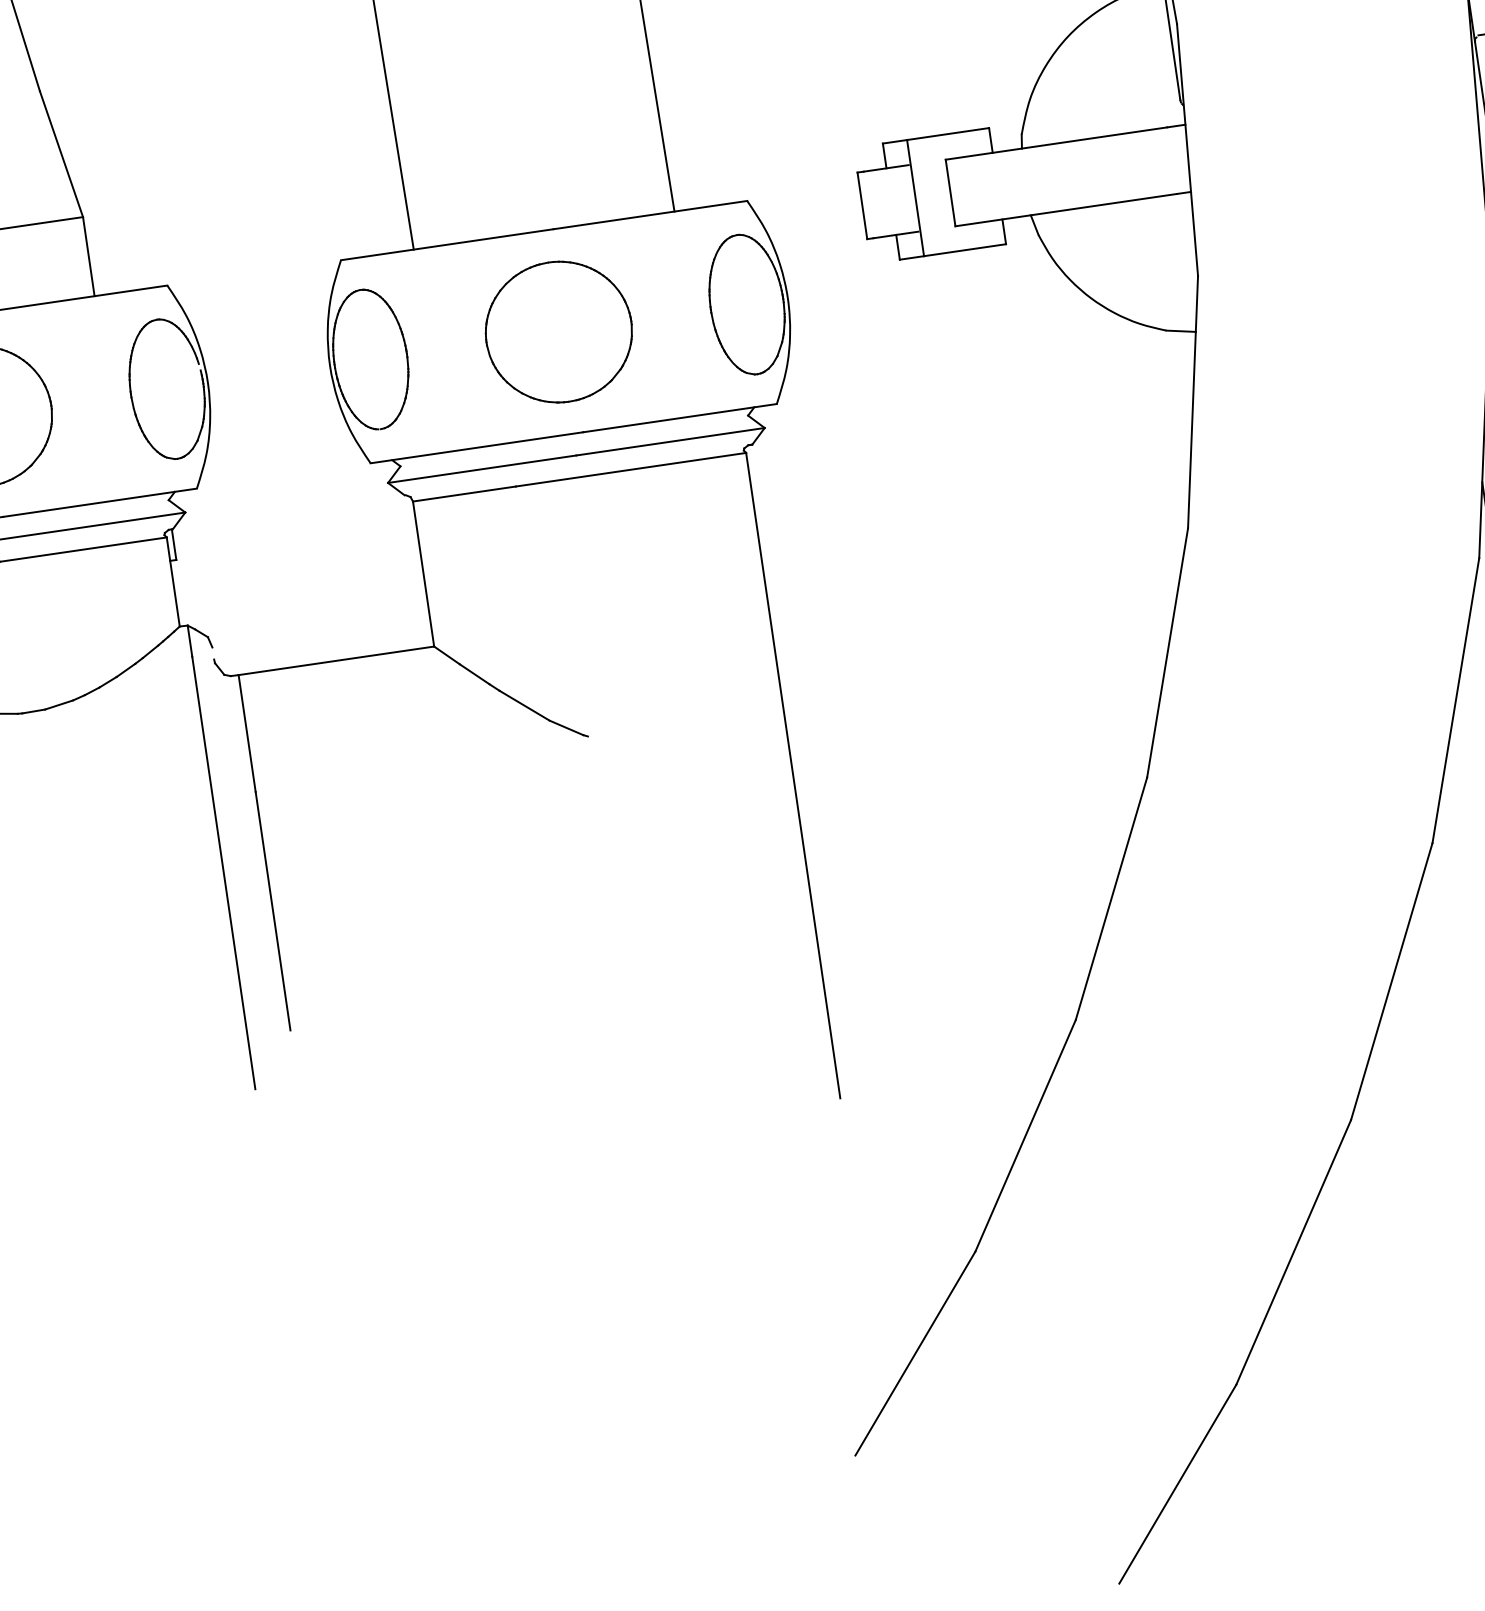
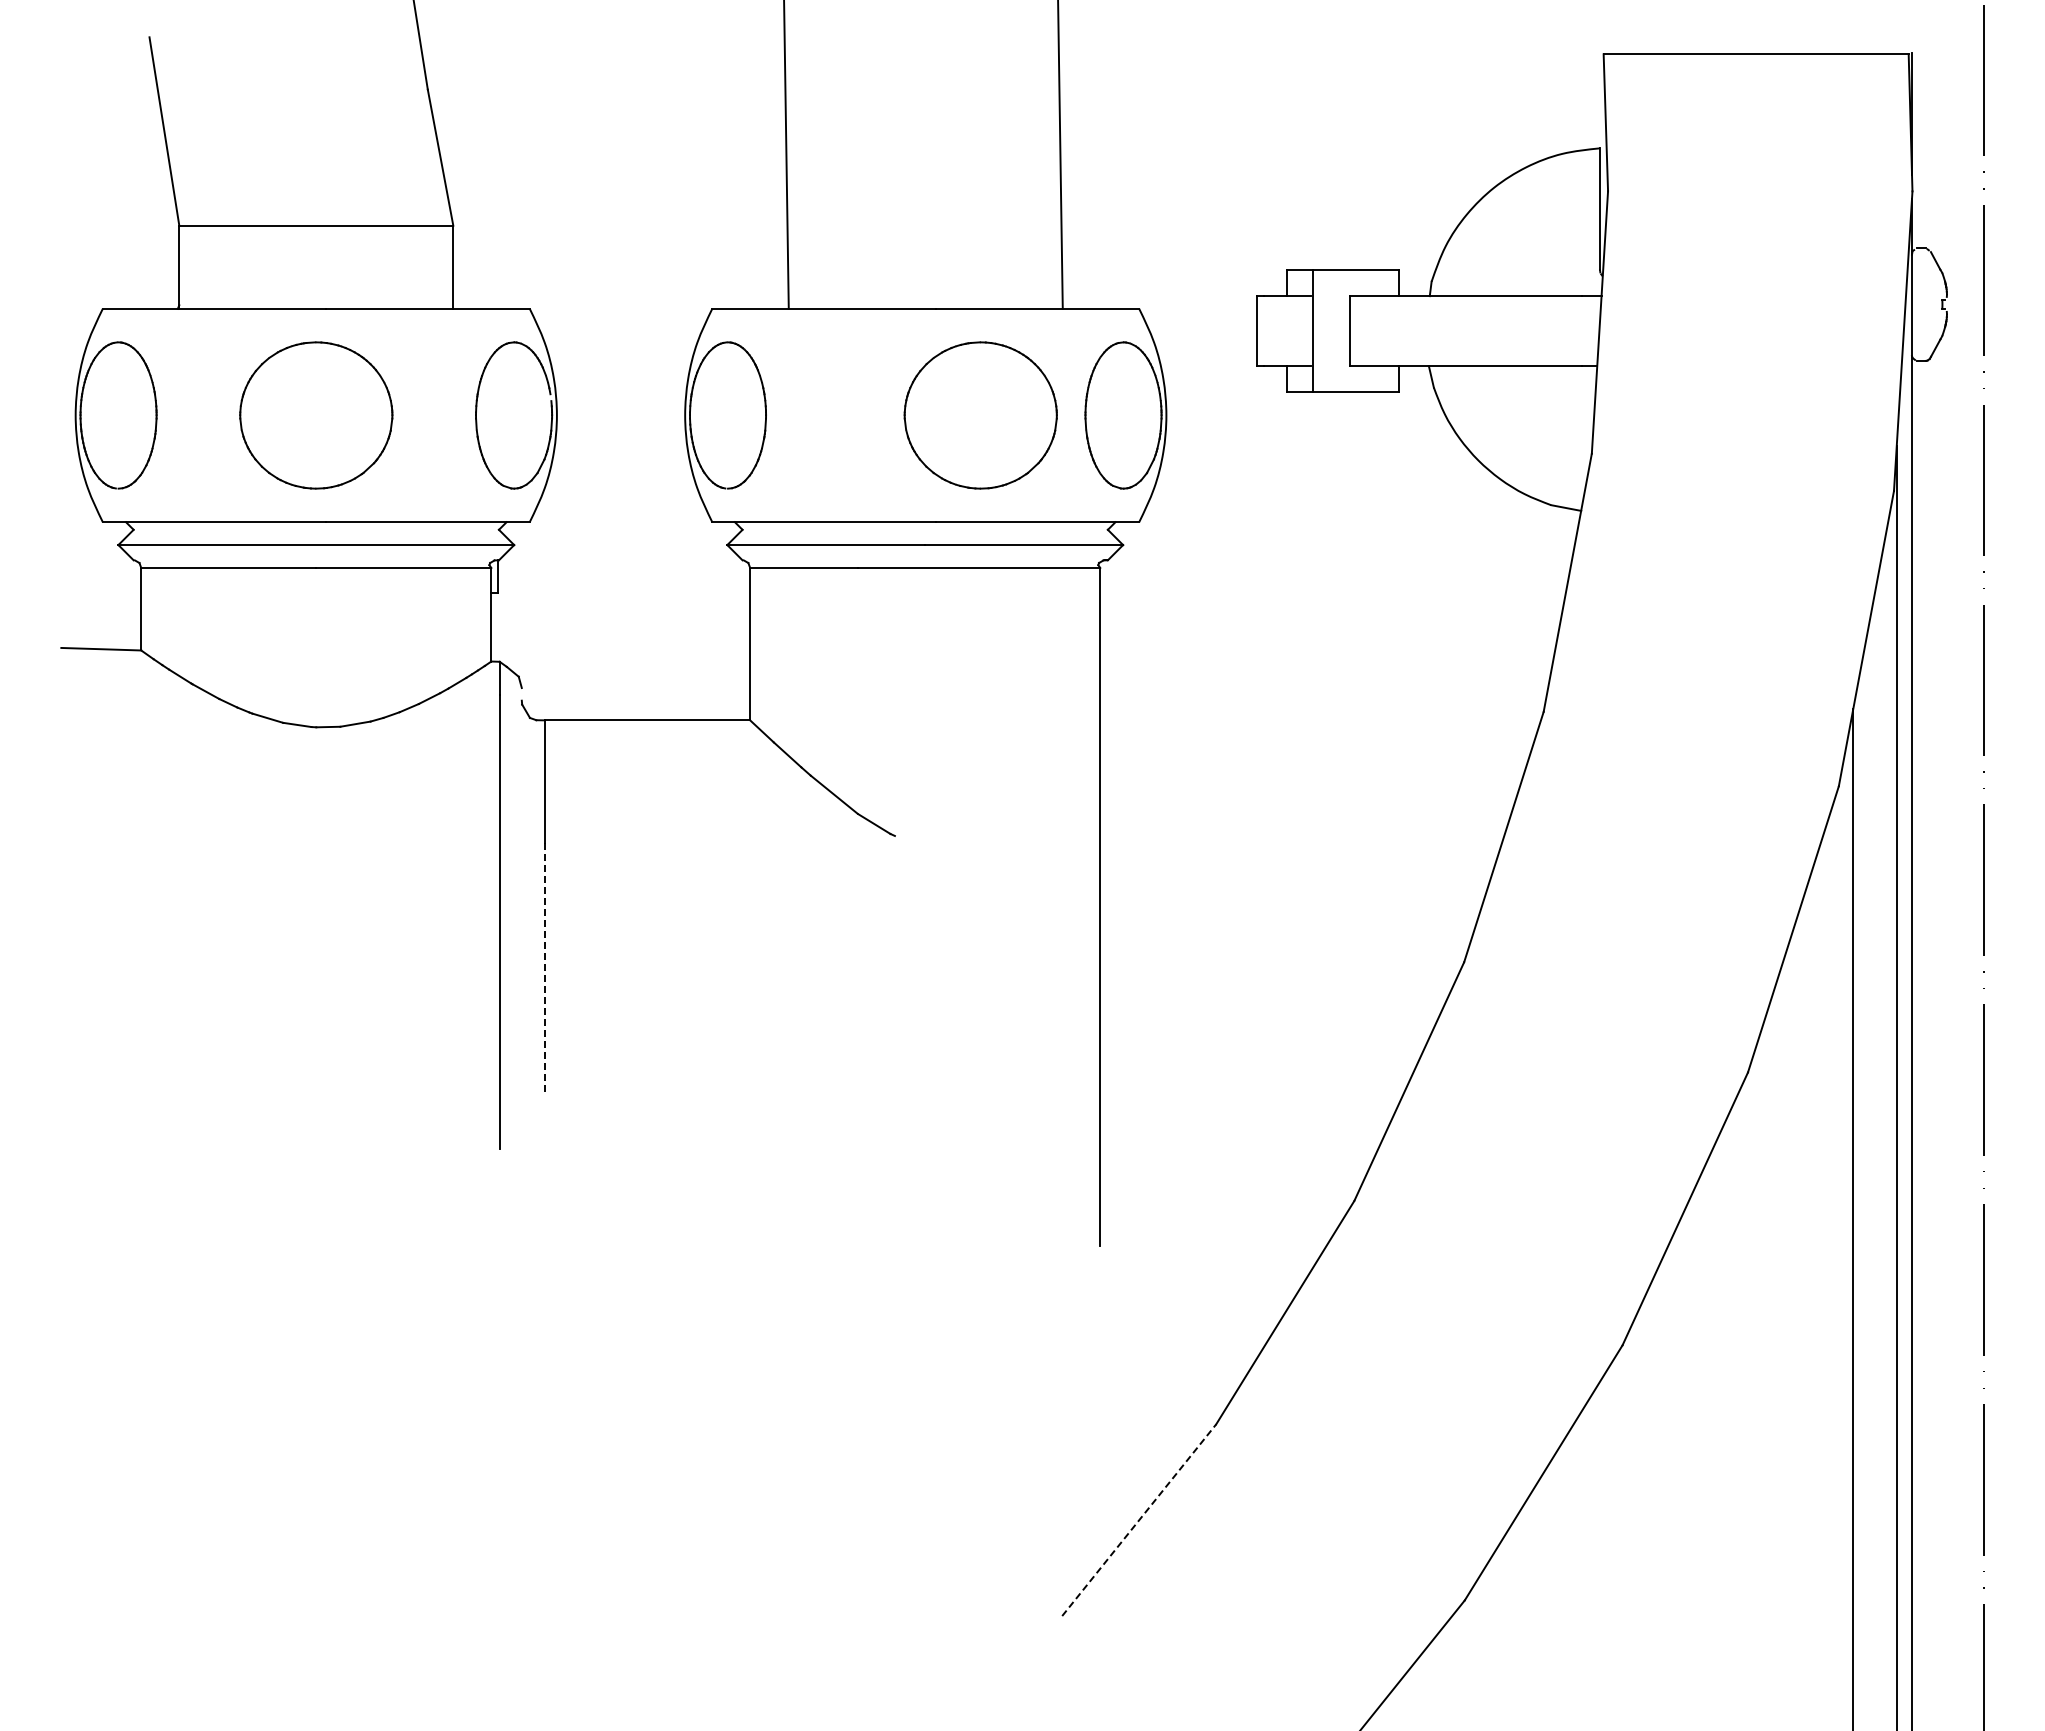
part: (558, 332) -> (980, 415), moved
line: (273, 912) -> (544, 969), solid -> dashed
line: (915, 1353) -> (1139, 1520), solid -> dashed

